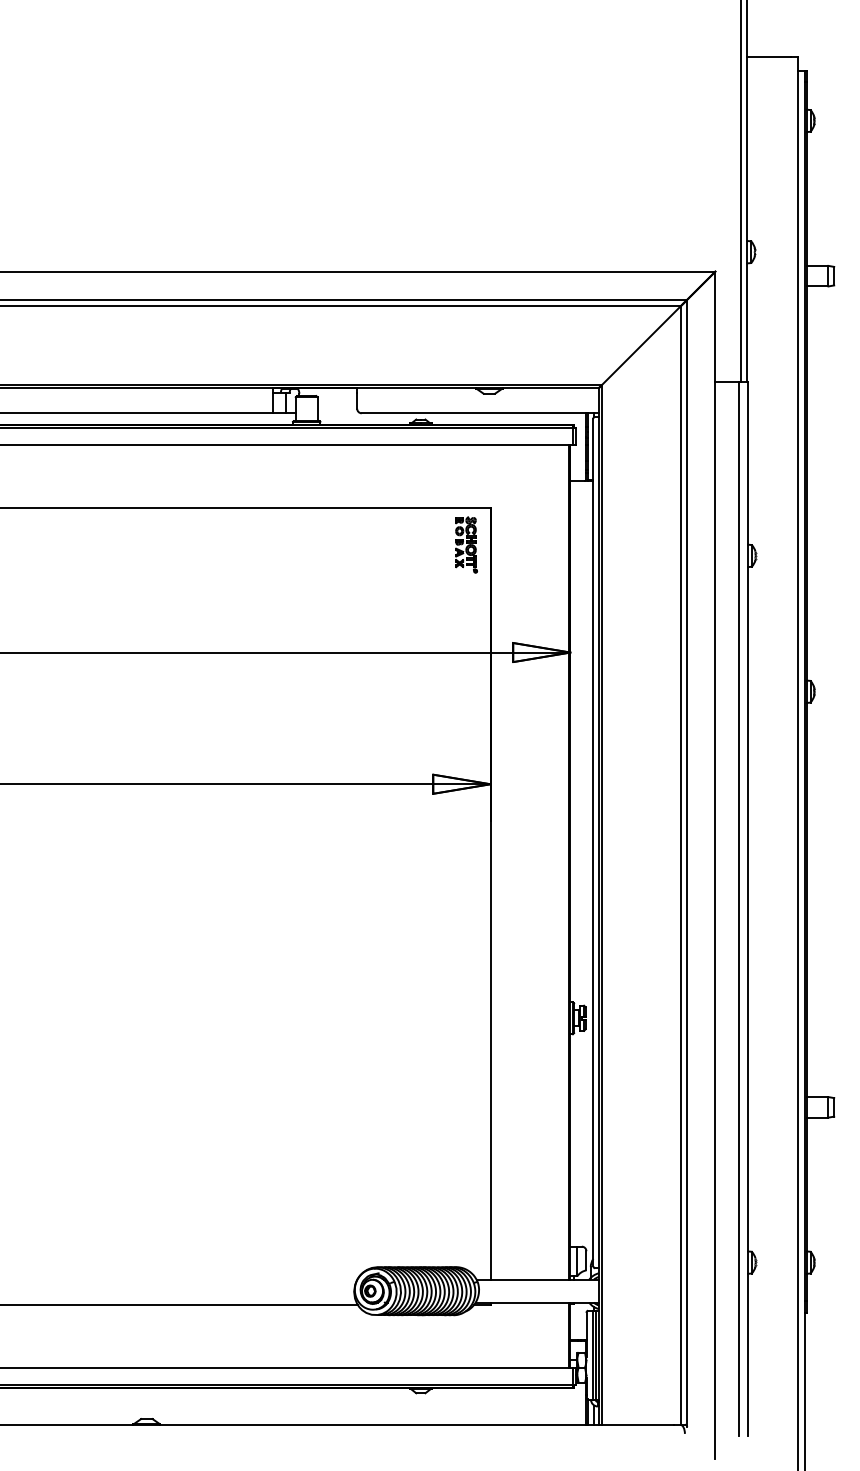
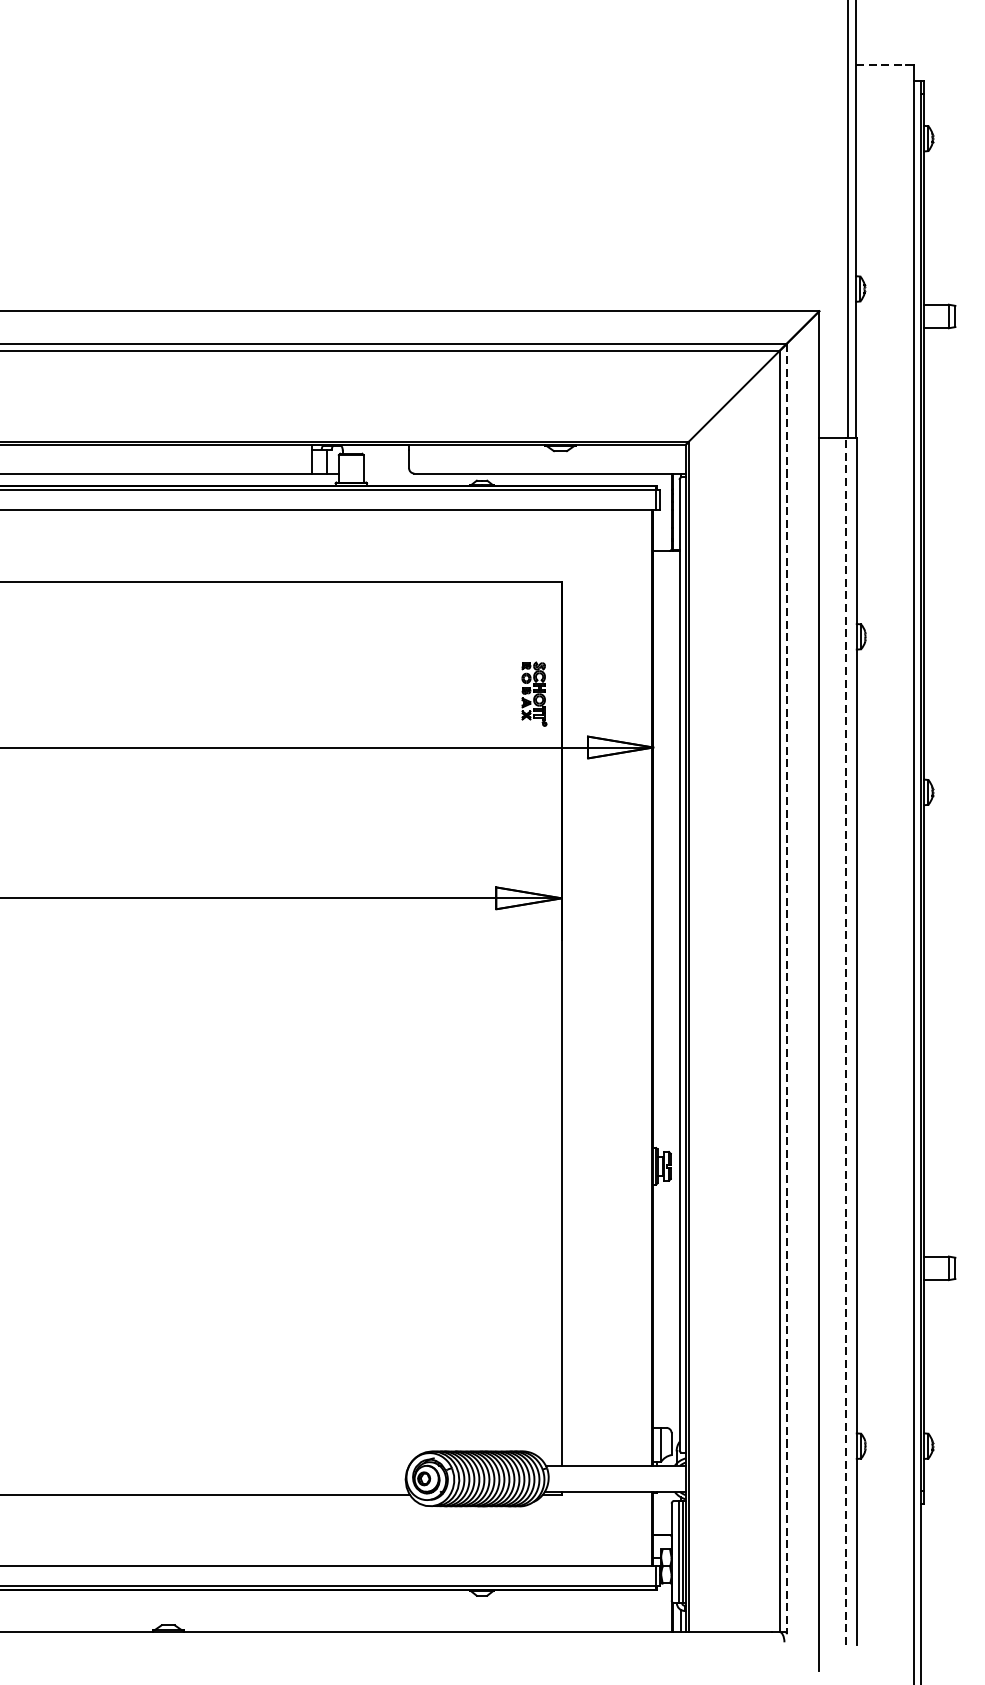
line: (769, 56) -> (881, 64), solid -> dashed
part: (466, 544) -> (534, 693), moved
line: (687, 863) -> (787, 989), solid -> dashed
line: (738, 909) -> (845, 1041), solid -> dashed

